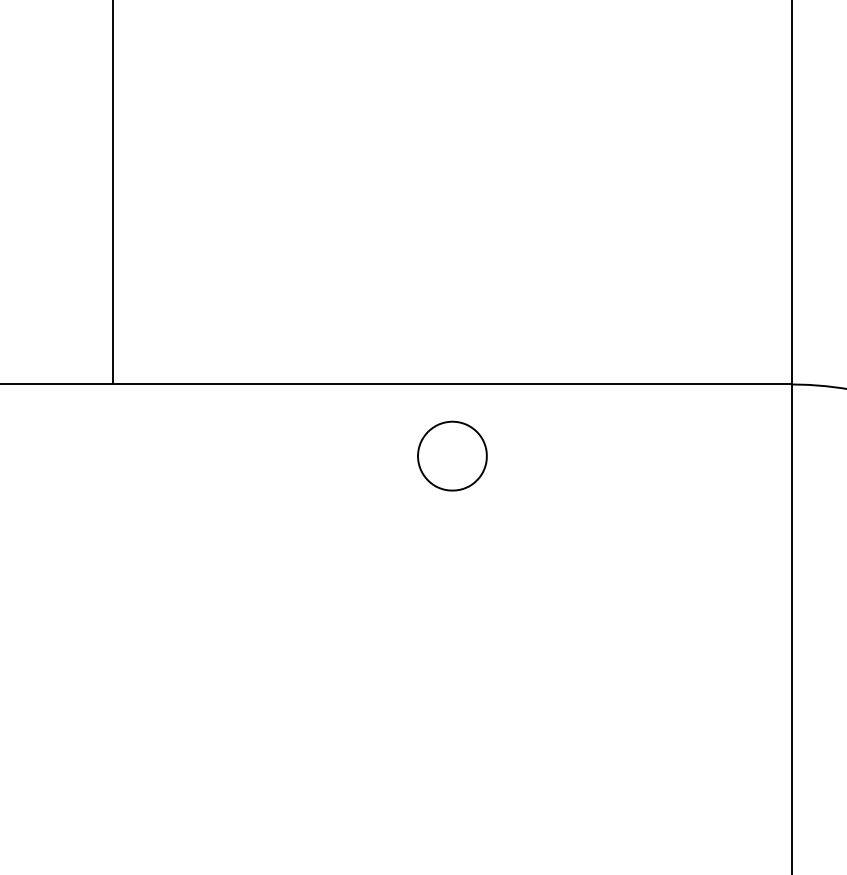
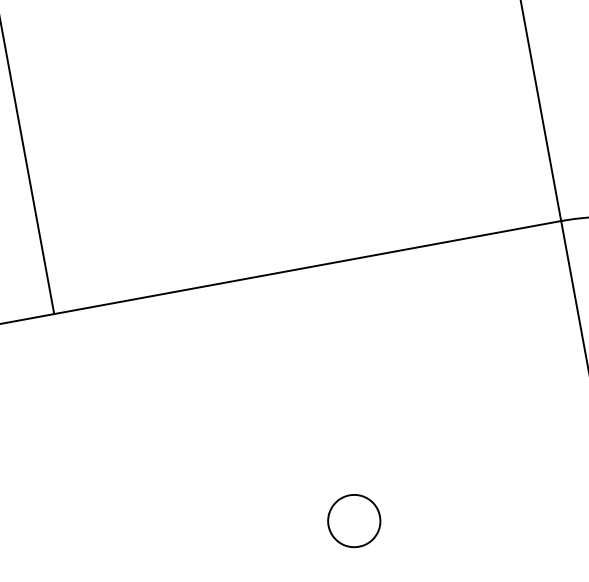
part: (452, 455) -> (354, 520), moved

